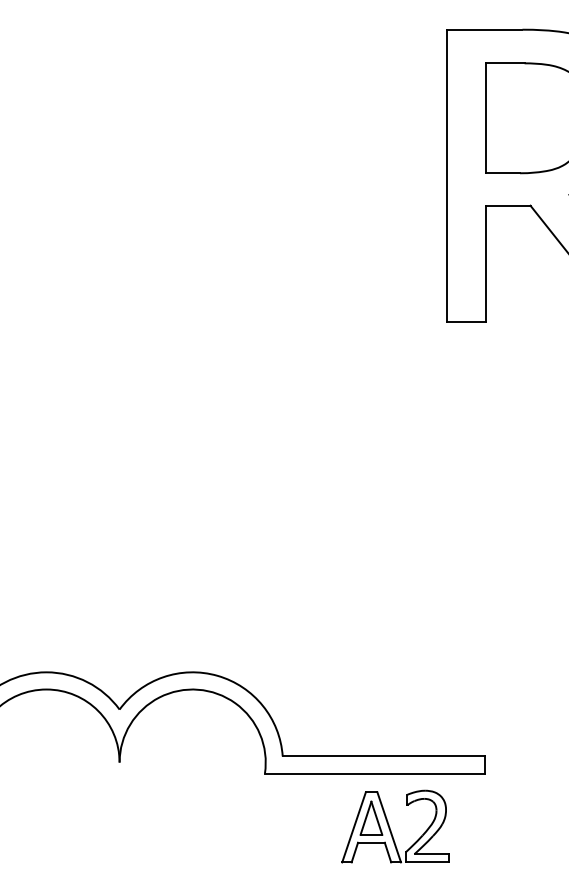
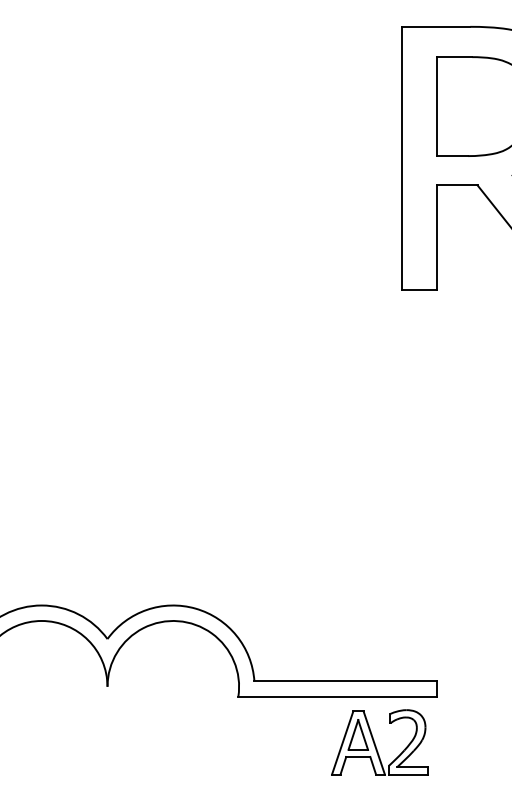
part: (394, 826) -> (379, 742), moved

